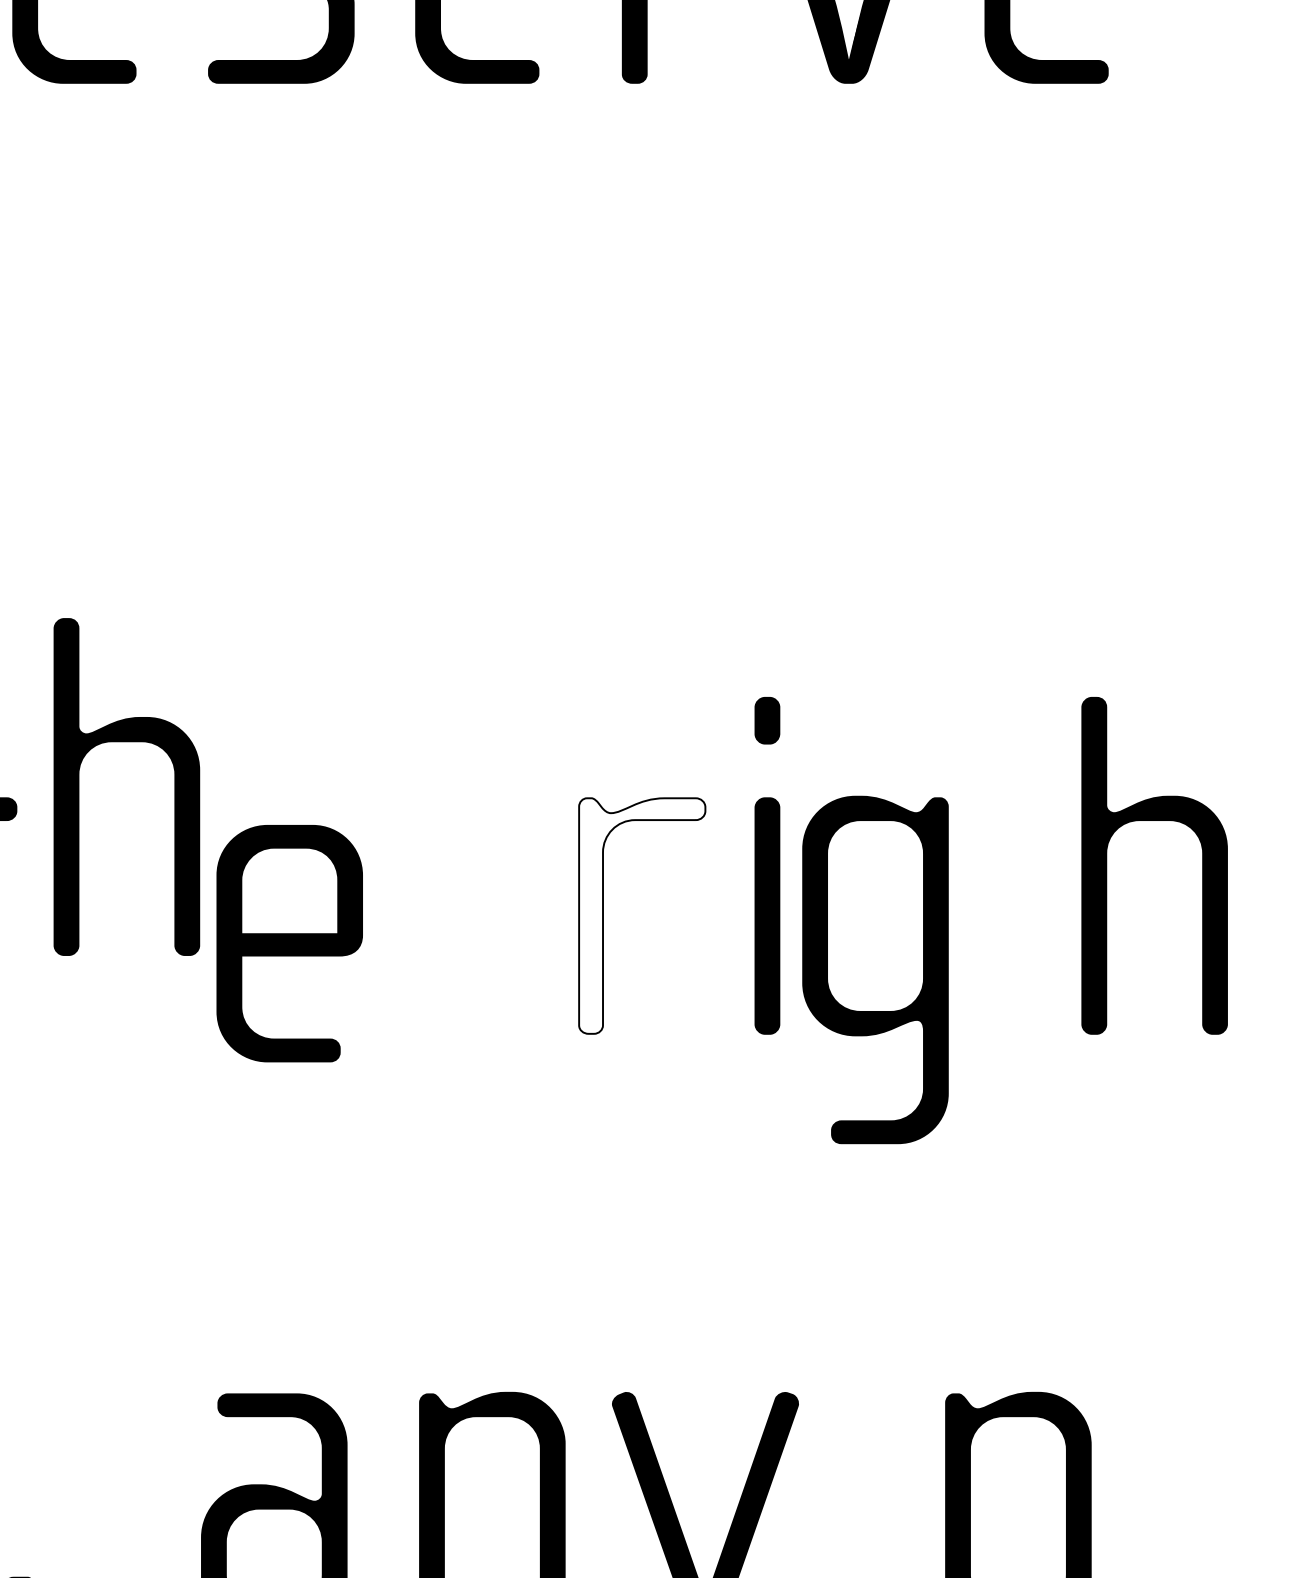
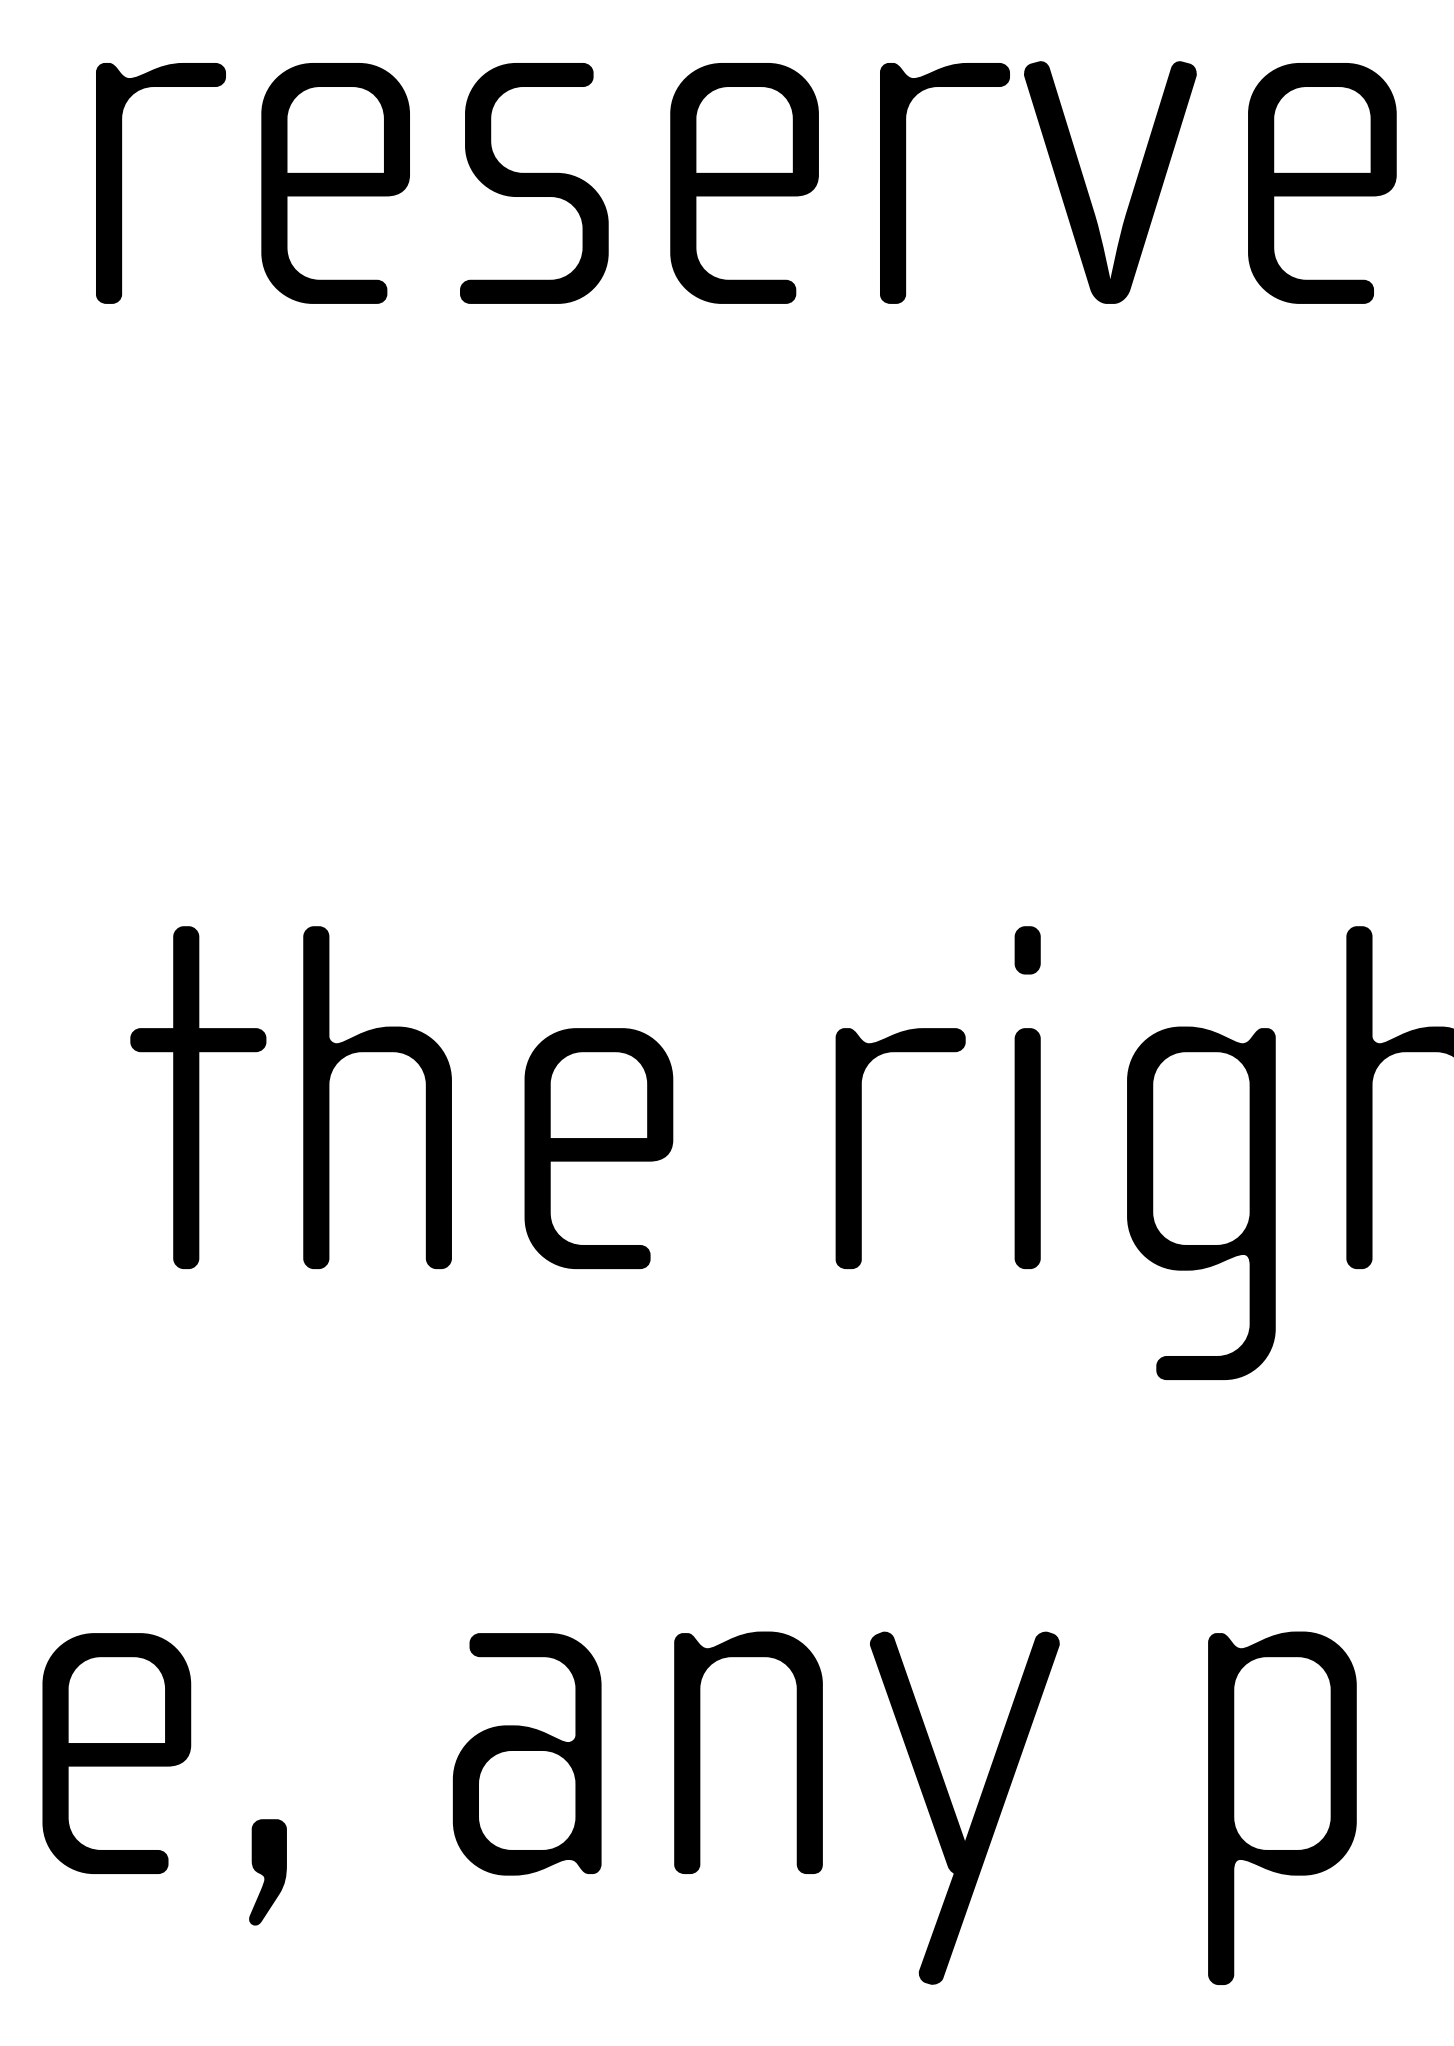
part: (126, 742) -> (377, 1052), moved
fill: (642, 915) -> (900, 1148), added
part: (289, 943) -> (598, 1148), moved
part: (875, 969) -> (1201, 1202), moved

